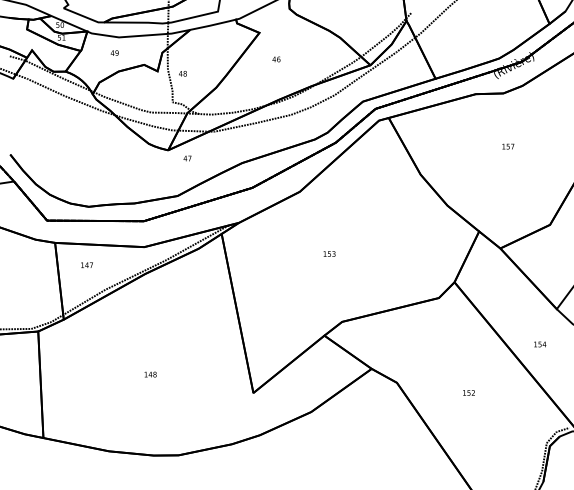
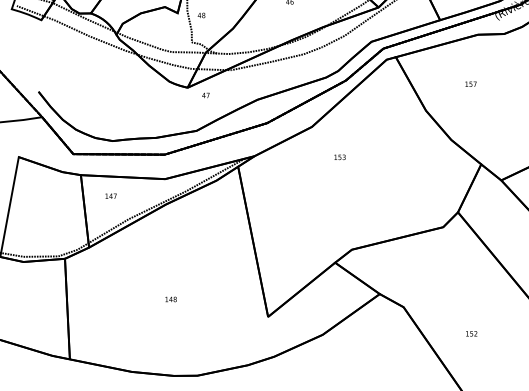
text: (508, 146) -> (471, 84), moved
text: (329, 253) -> (339, 156), moved
text: (468, 392) -> (471, 333), moved

